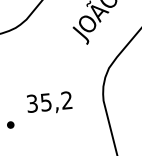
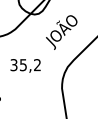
text: (49, 102) -> (25, 65), moved

